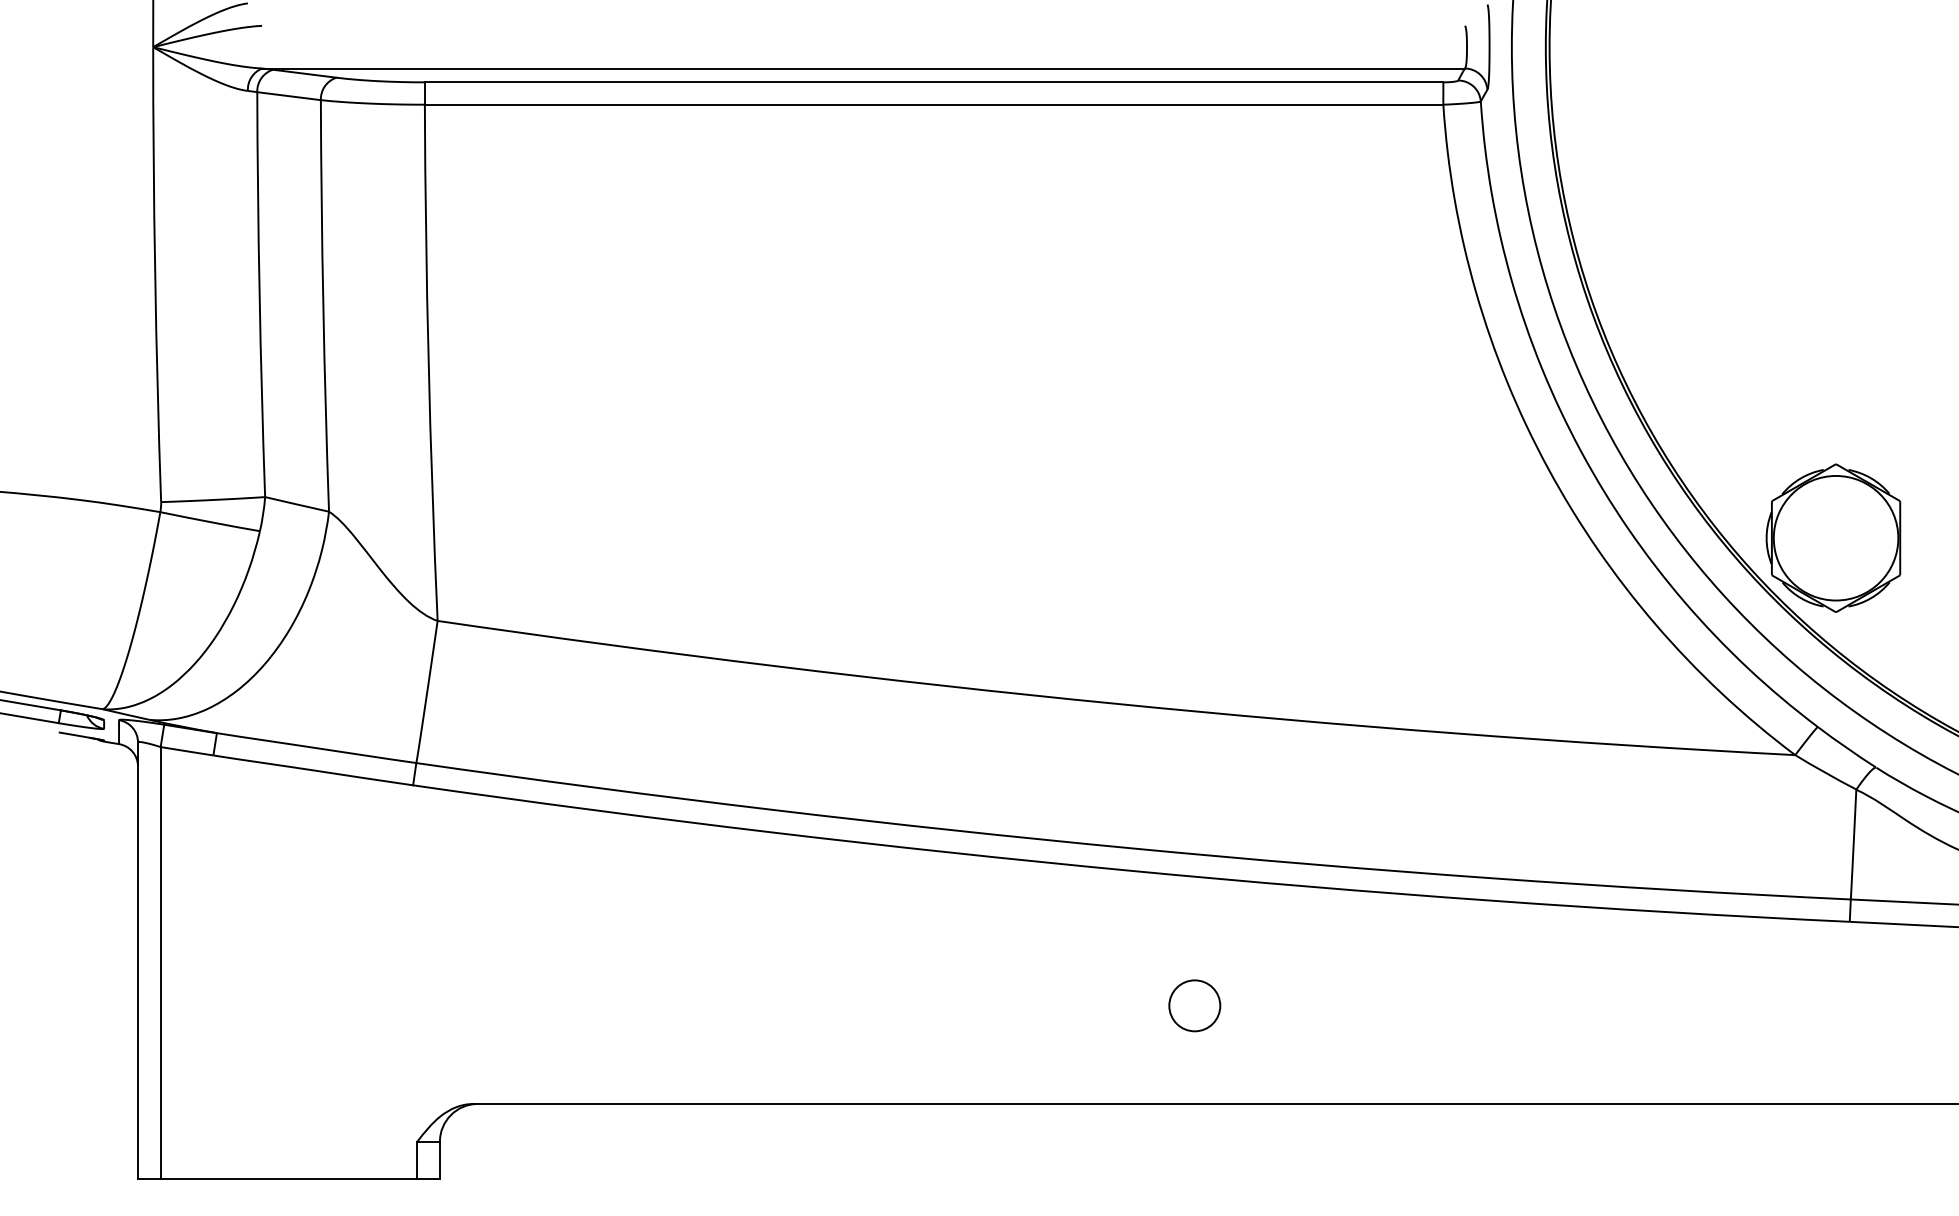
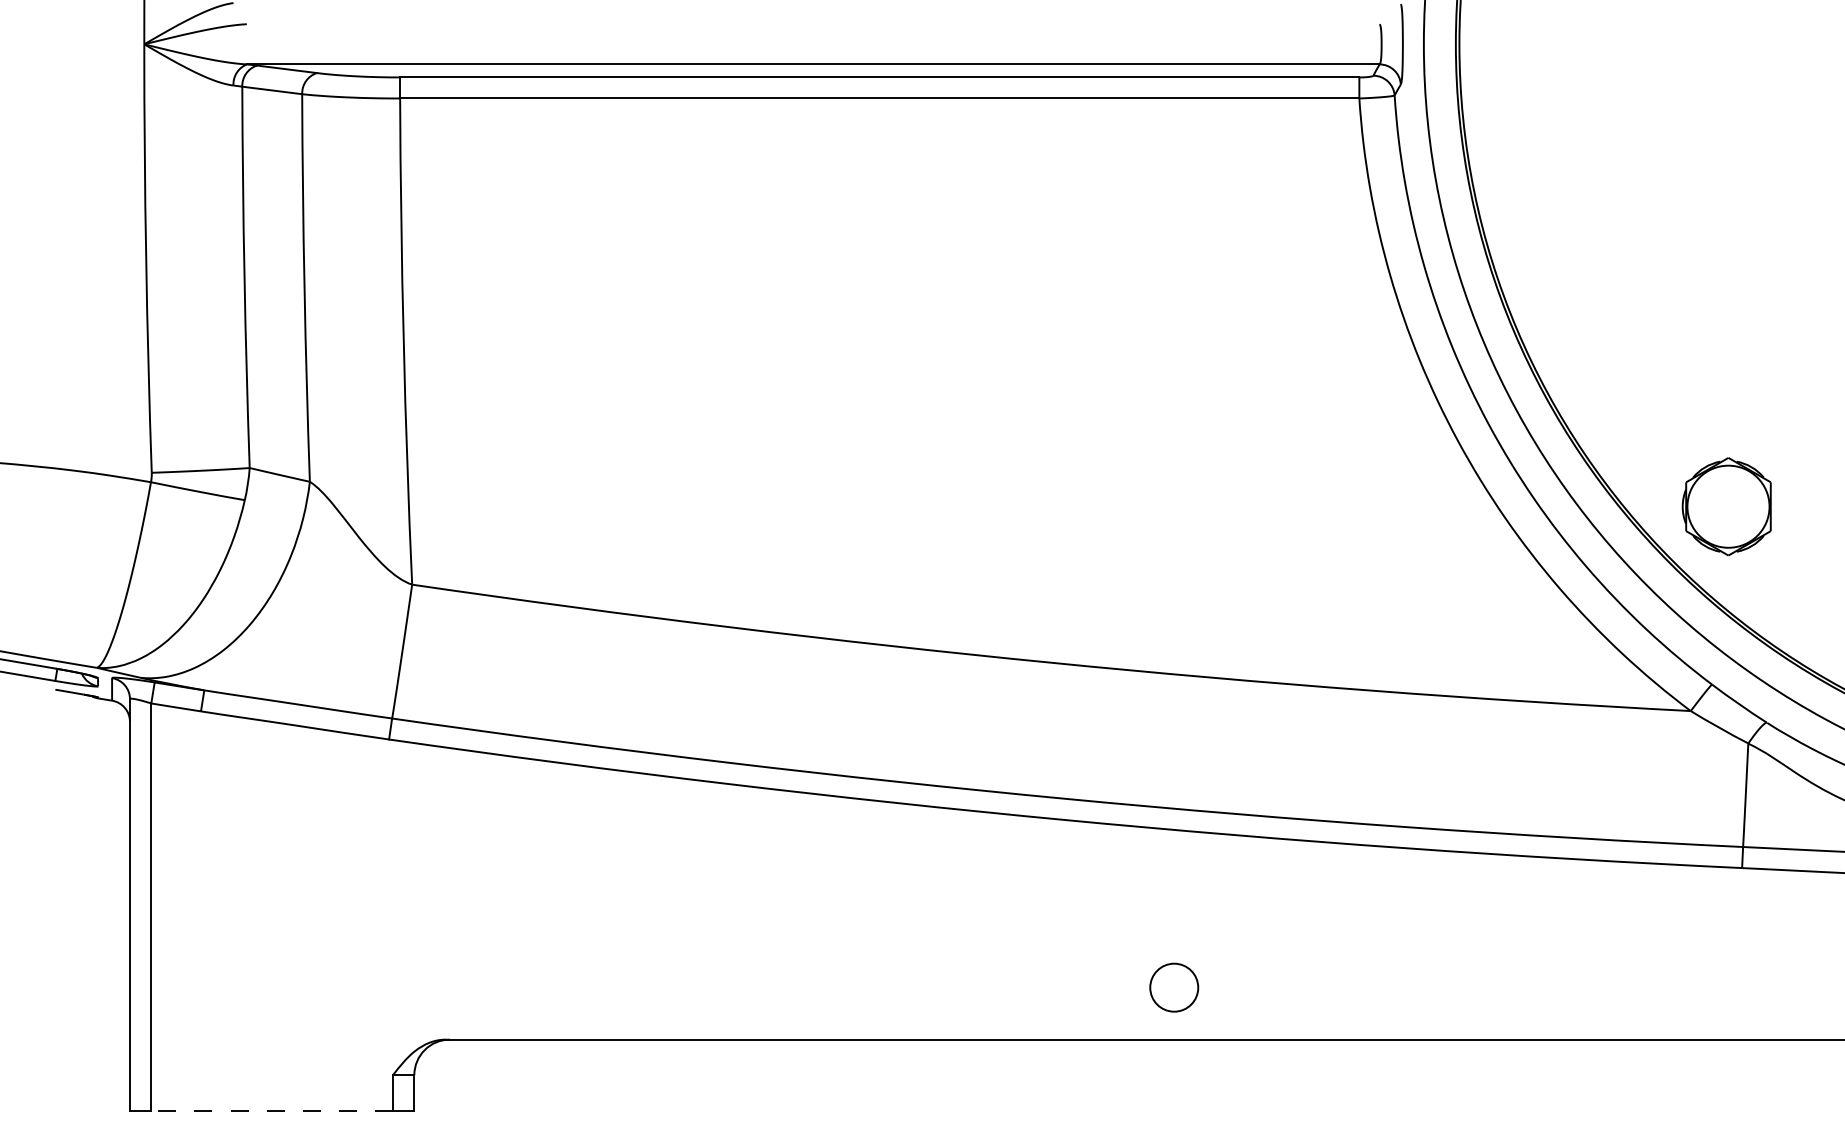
part: (1833, 537) -> (1726, 506), size x0.7
circle: (1194, 1005) -> (1173, 987), moved
line: (288, 1179) -> (271, 1110), solid -> dashed

